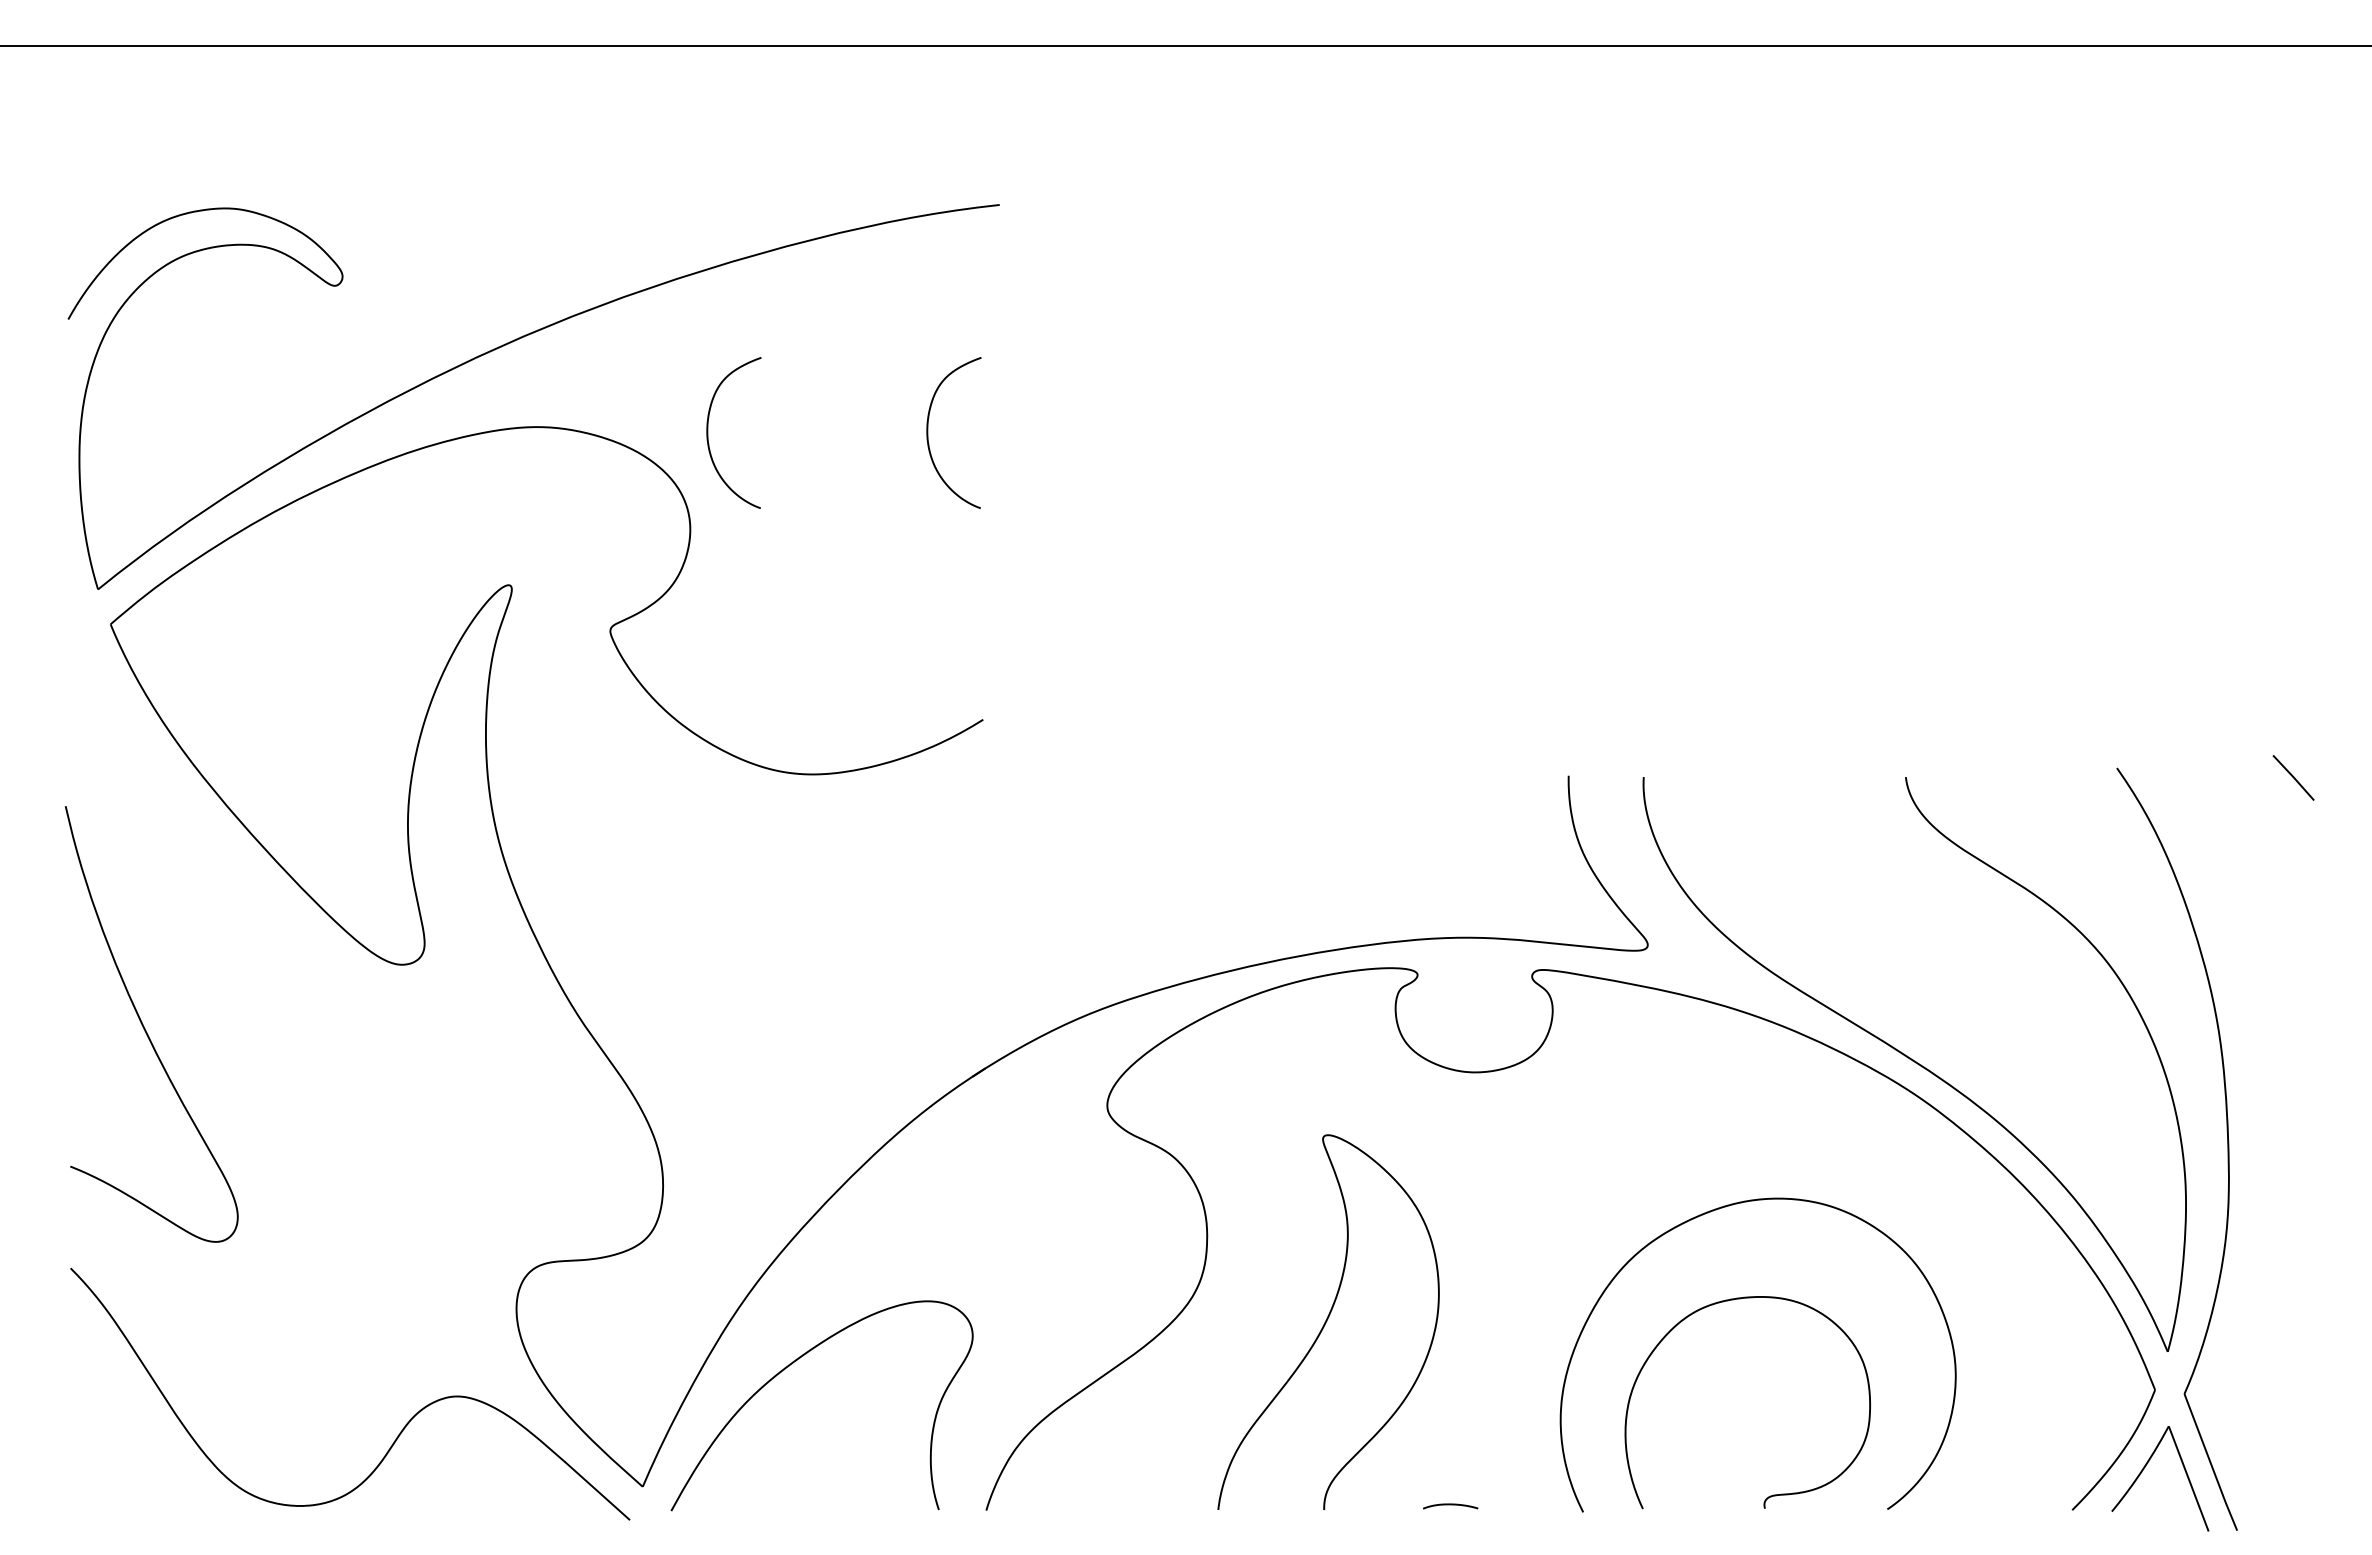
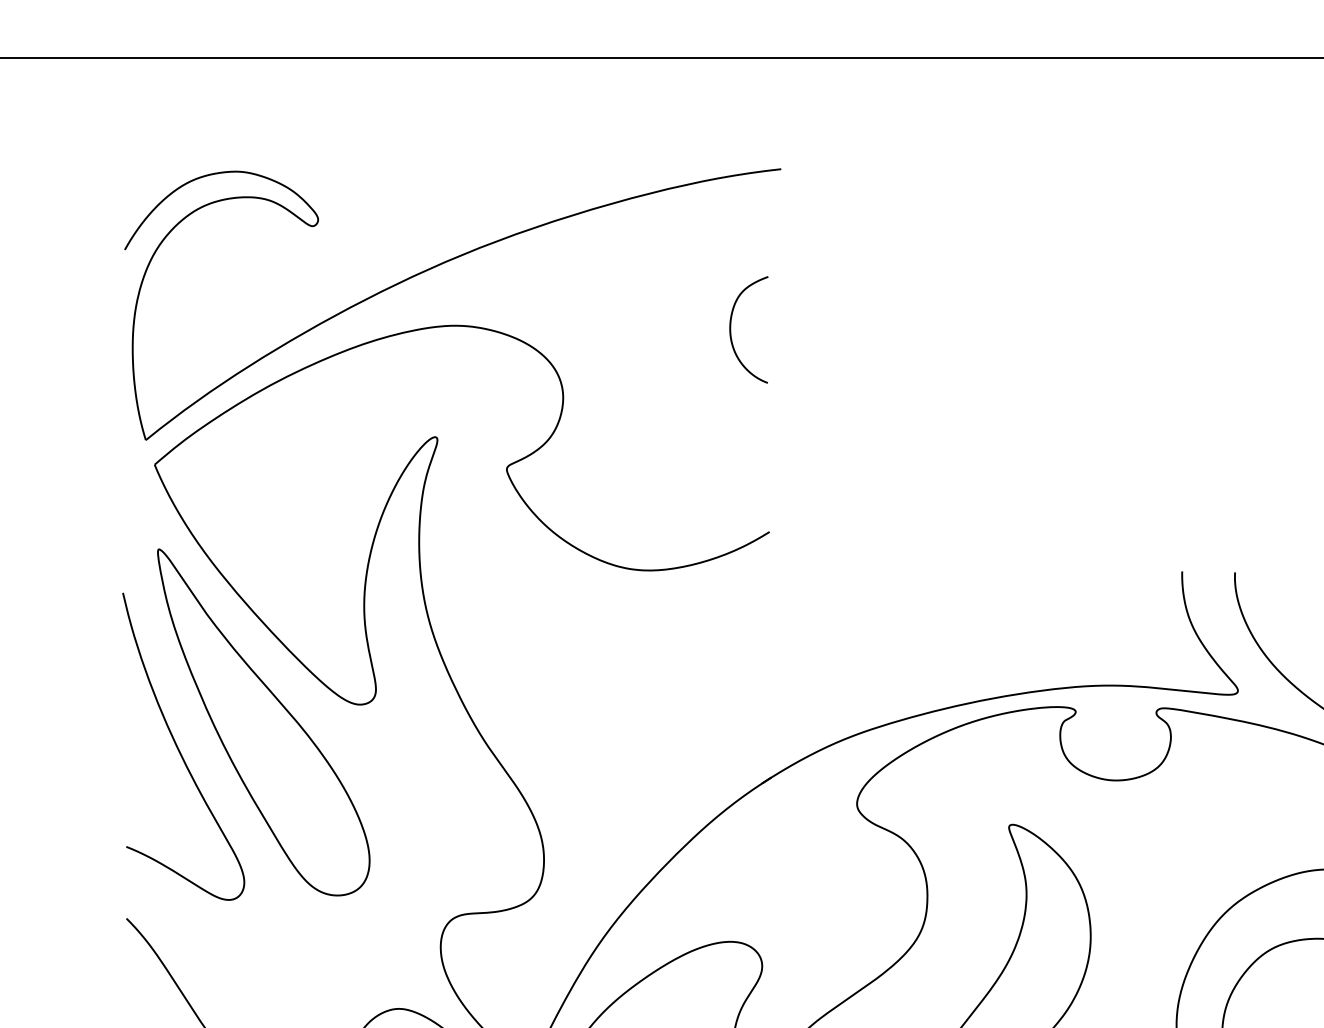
curve: (708, 432) -> (576, 329), removed
part: (265, 989) -> (263, 722), added

